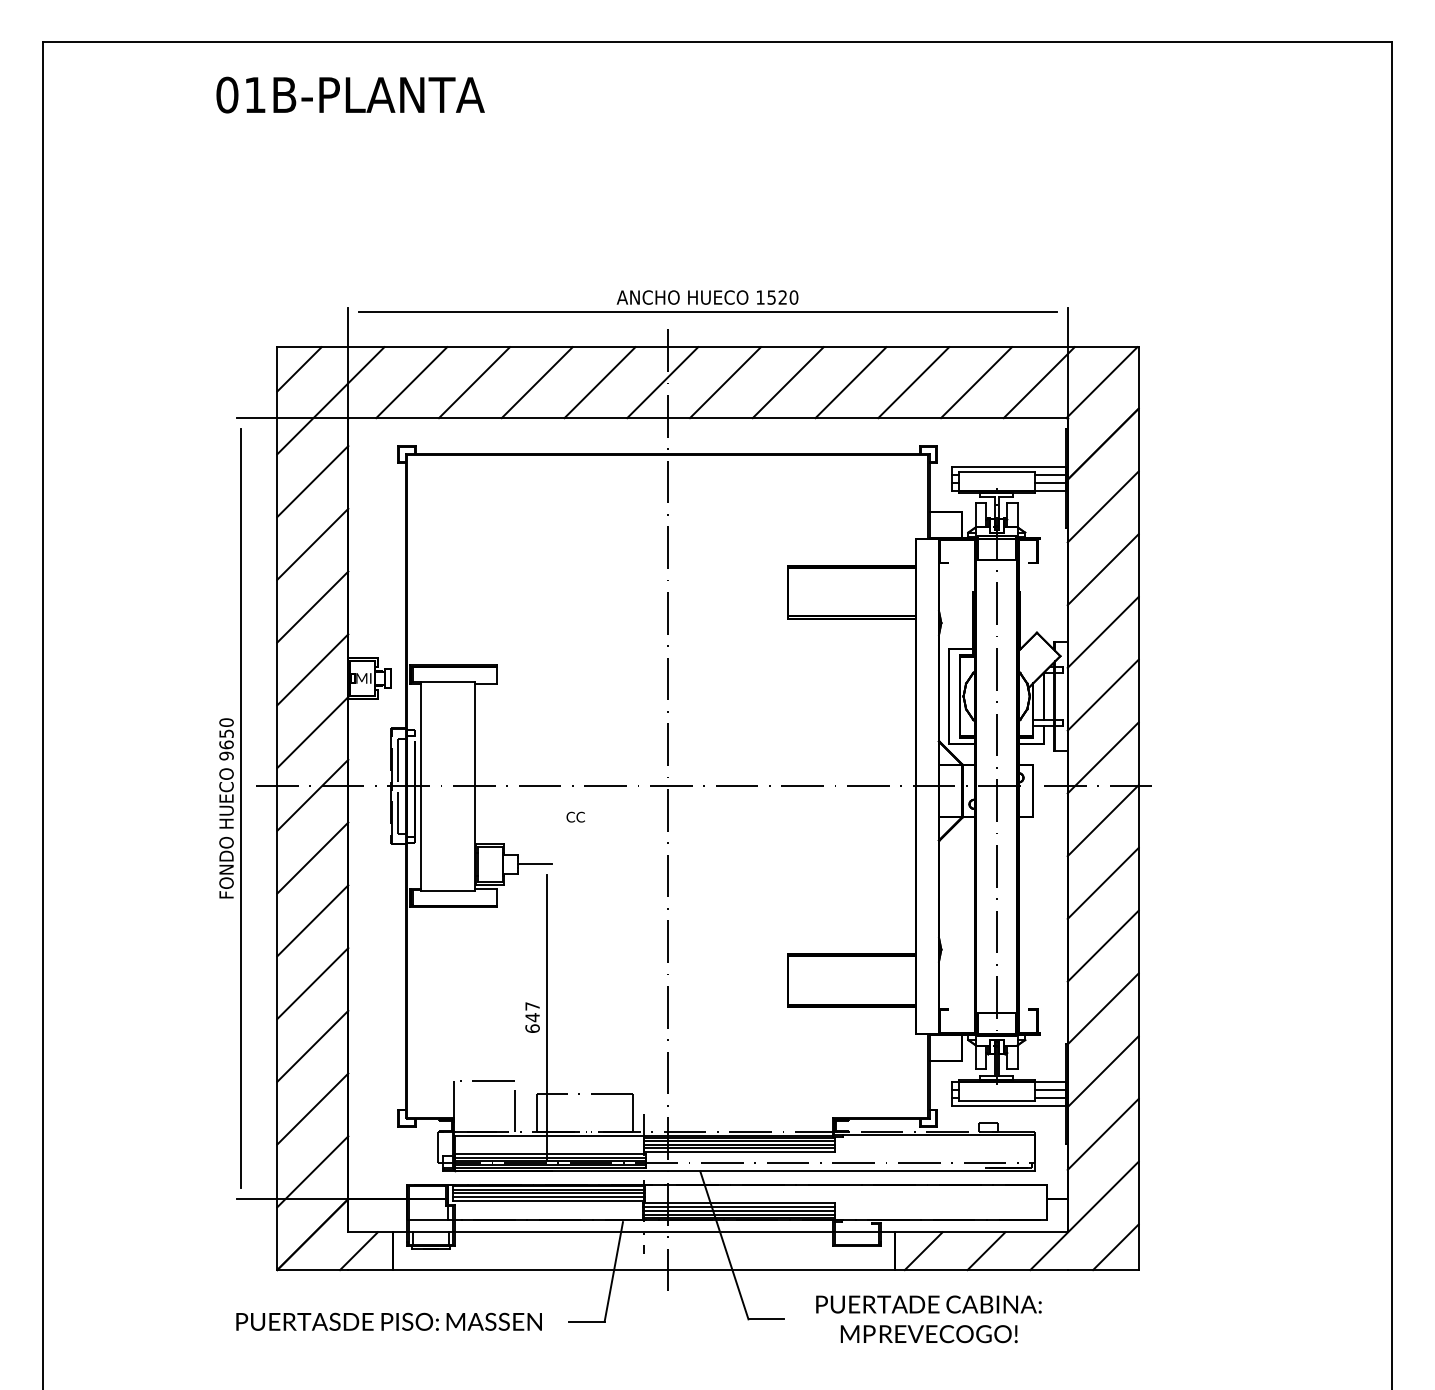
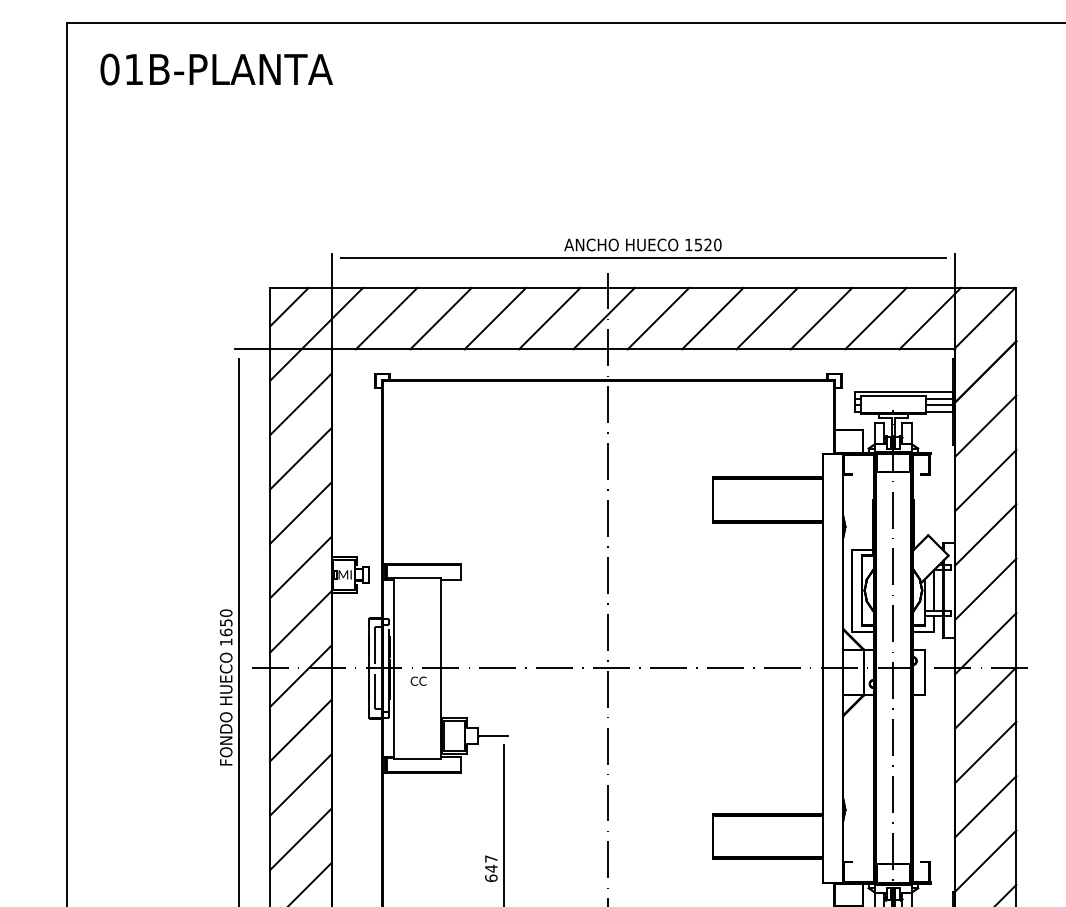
text: (350, 94) -> (216, 69), moved
text: (226, 755) -> (226, 641), 9650 -> 1650
text: (575, 816) -> (418, 680), moved

